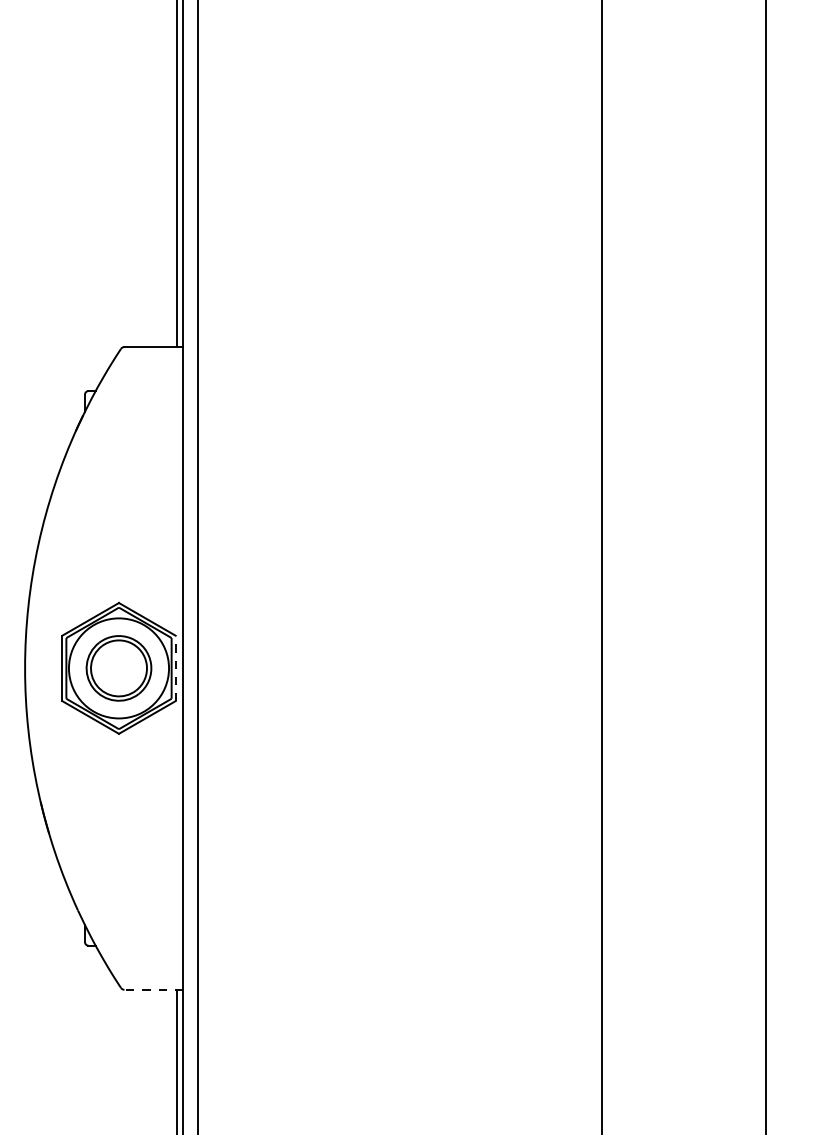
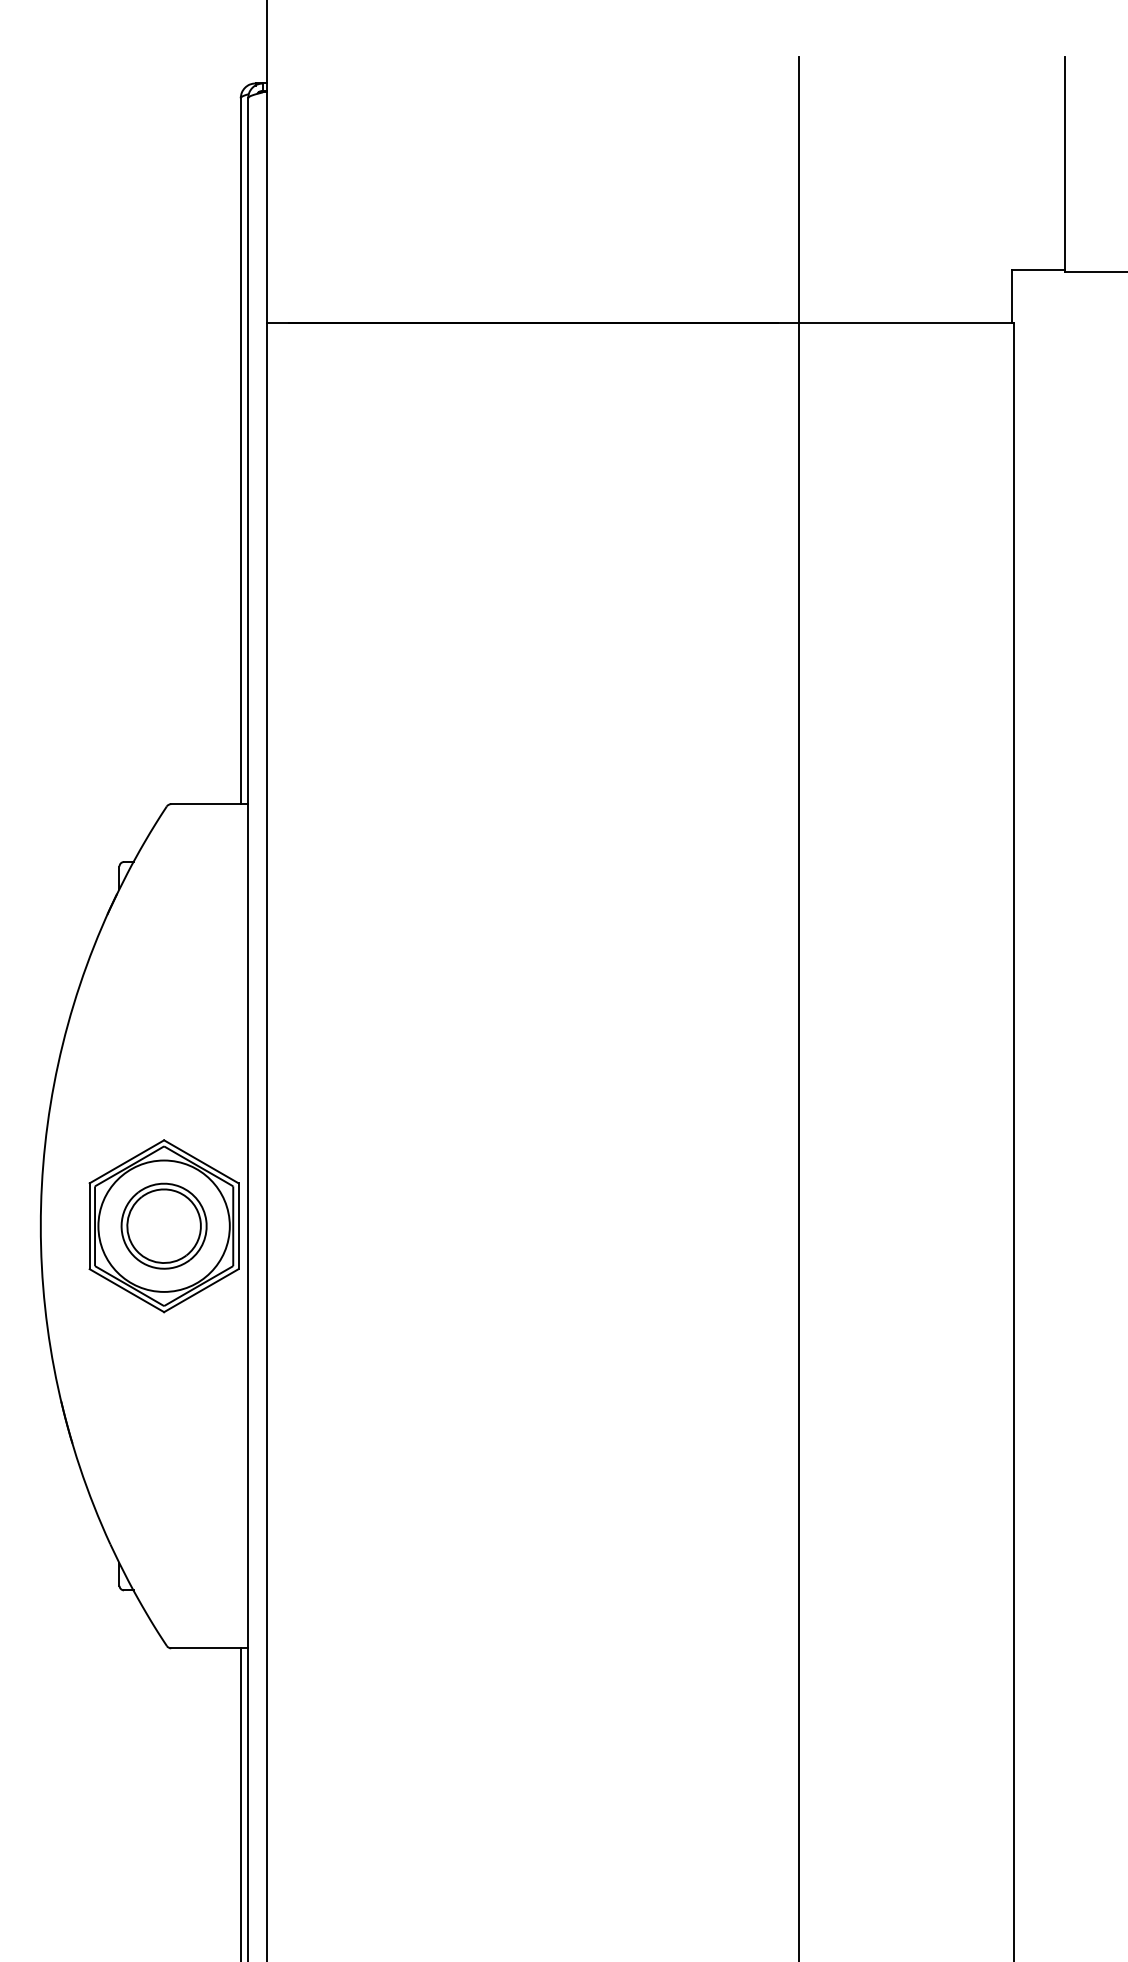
line: (175, 668) -> (238, 1226), dashed -> solid
line: (153, 989) -> (209, 1648), dashed -> solid

